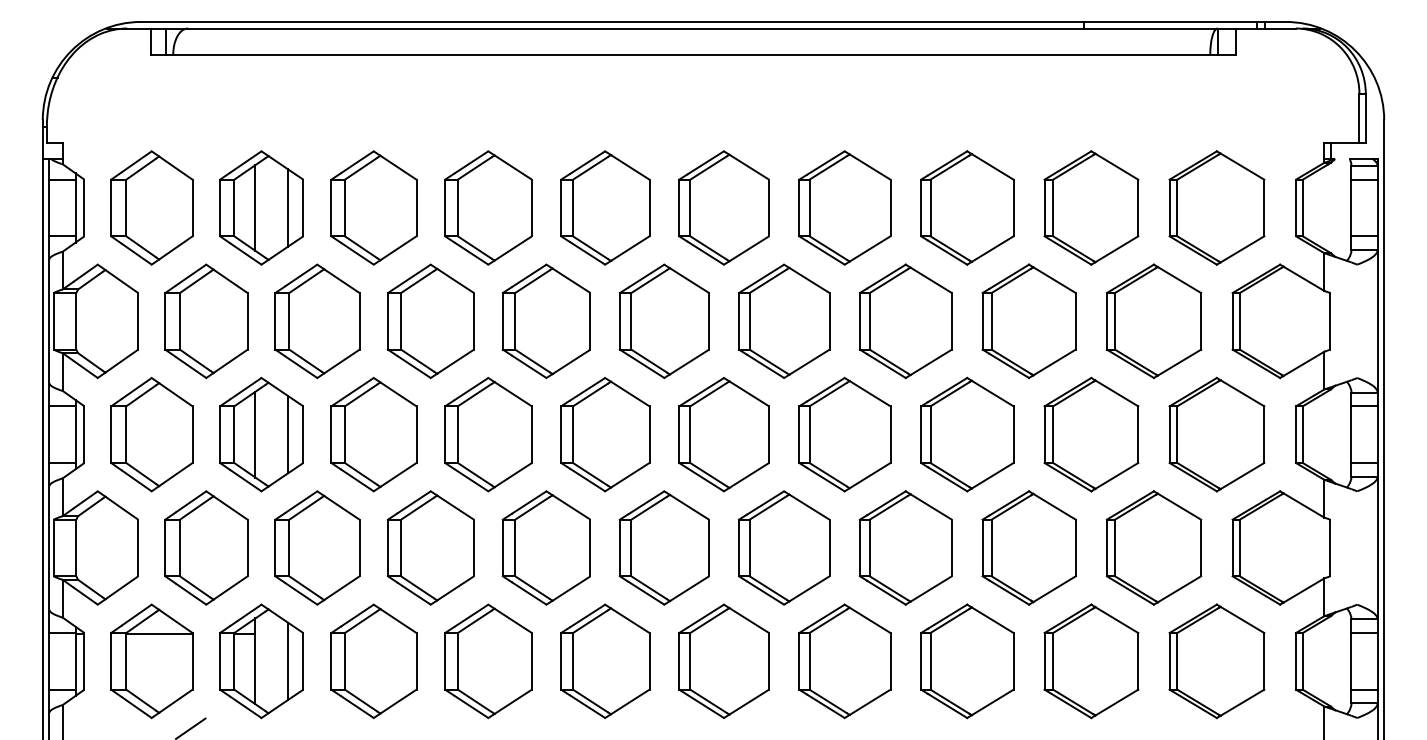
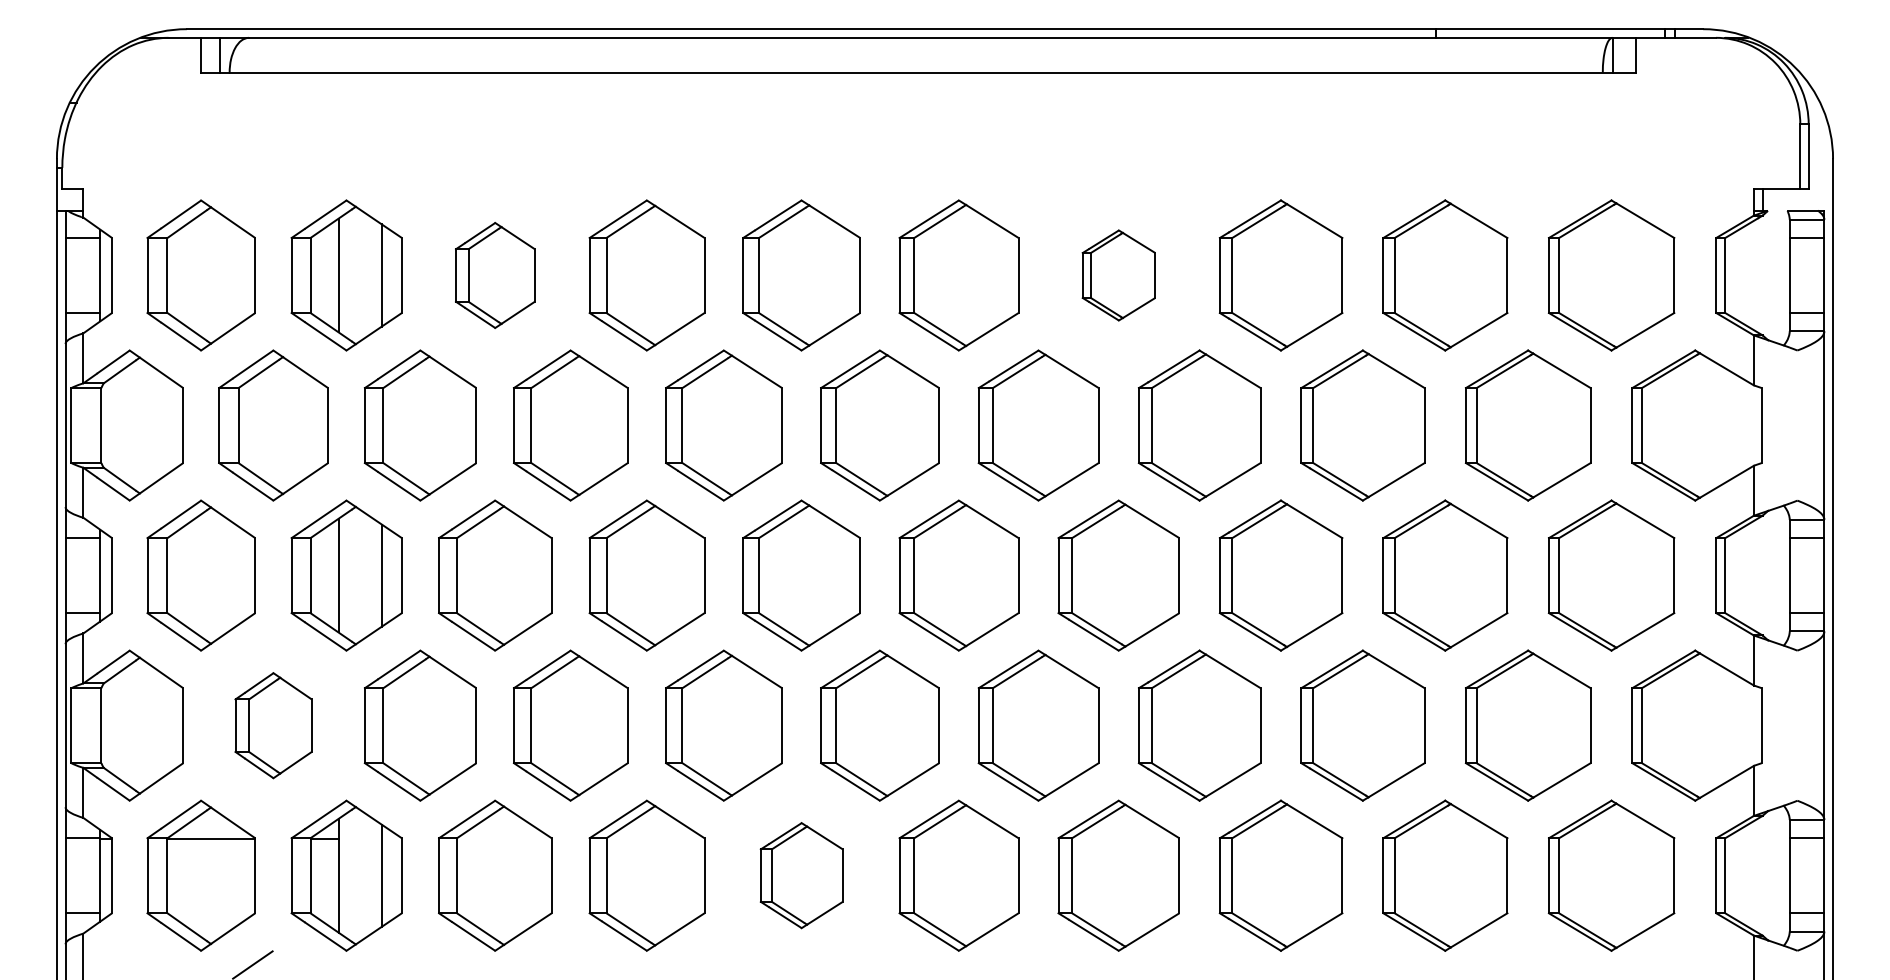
part: (373, 207) -> (494, 274), size x0.7
part: (844, 207) -> (1118, 274), size x0.6
part: (206, 547) -> (273, 725), size x0.7
part: (605, 660) -> (801, 874), size x0.7

